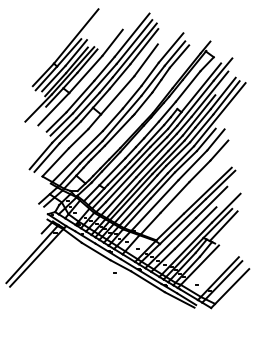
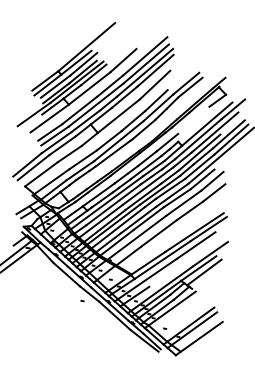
line: (170, 47) -> (182, 76), removed
line: (187, 86) -> (193, 120), removed
line: (195, 227) -> (174, 268), removed

